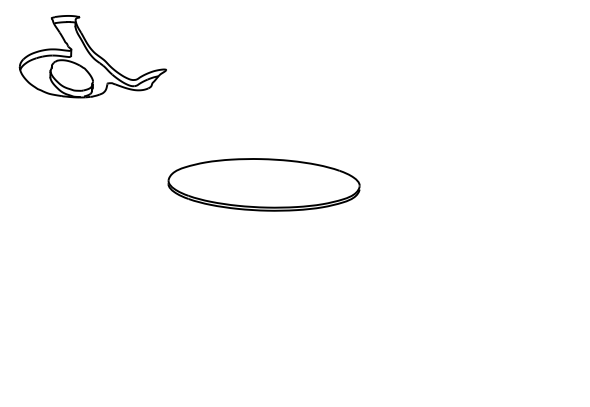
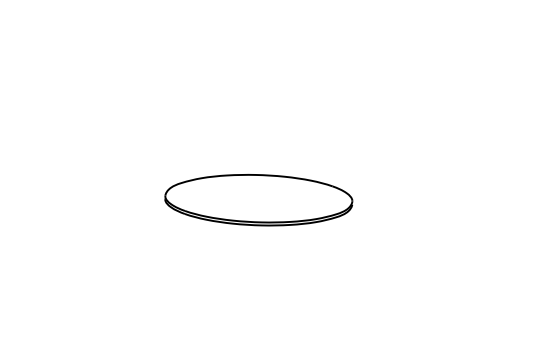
part: (92, 56) -> (90, 74), removed

